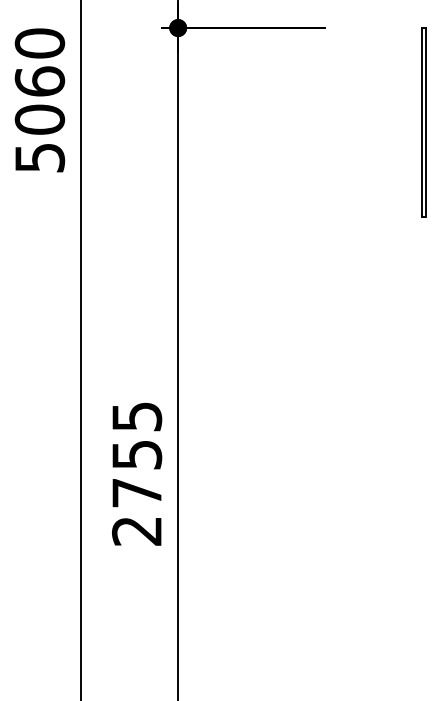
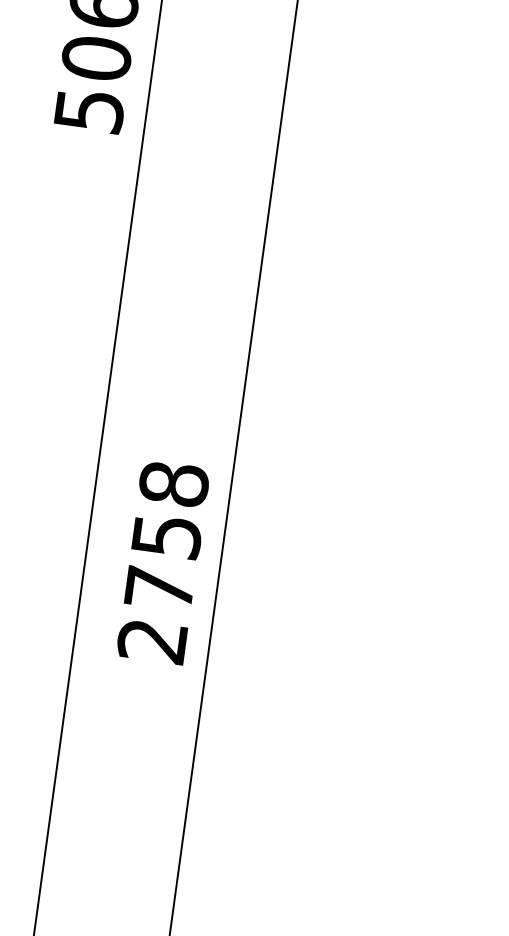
text: (137, 416) -> (174, 483), 2755 -> 2758

